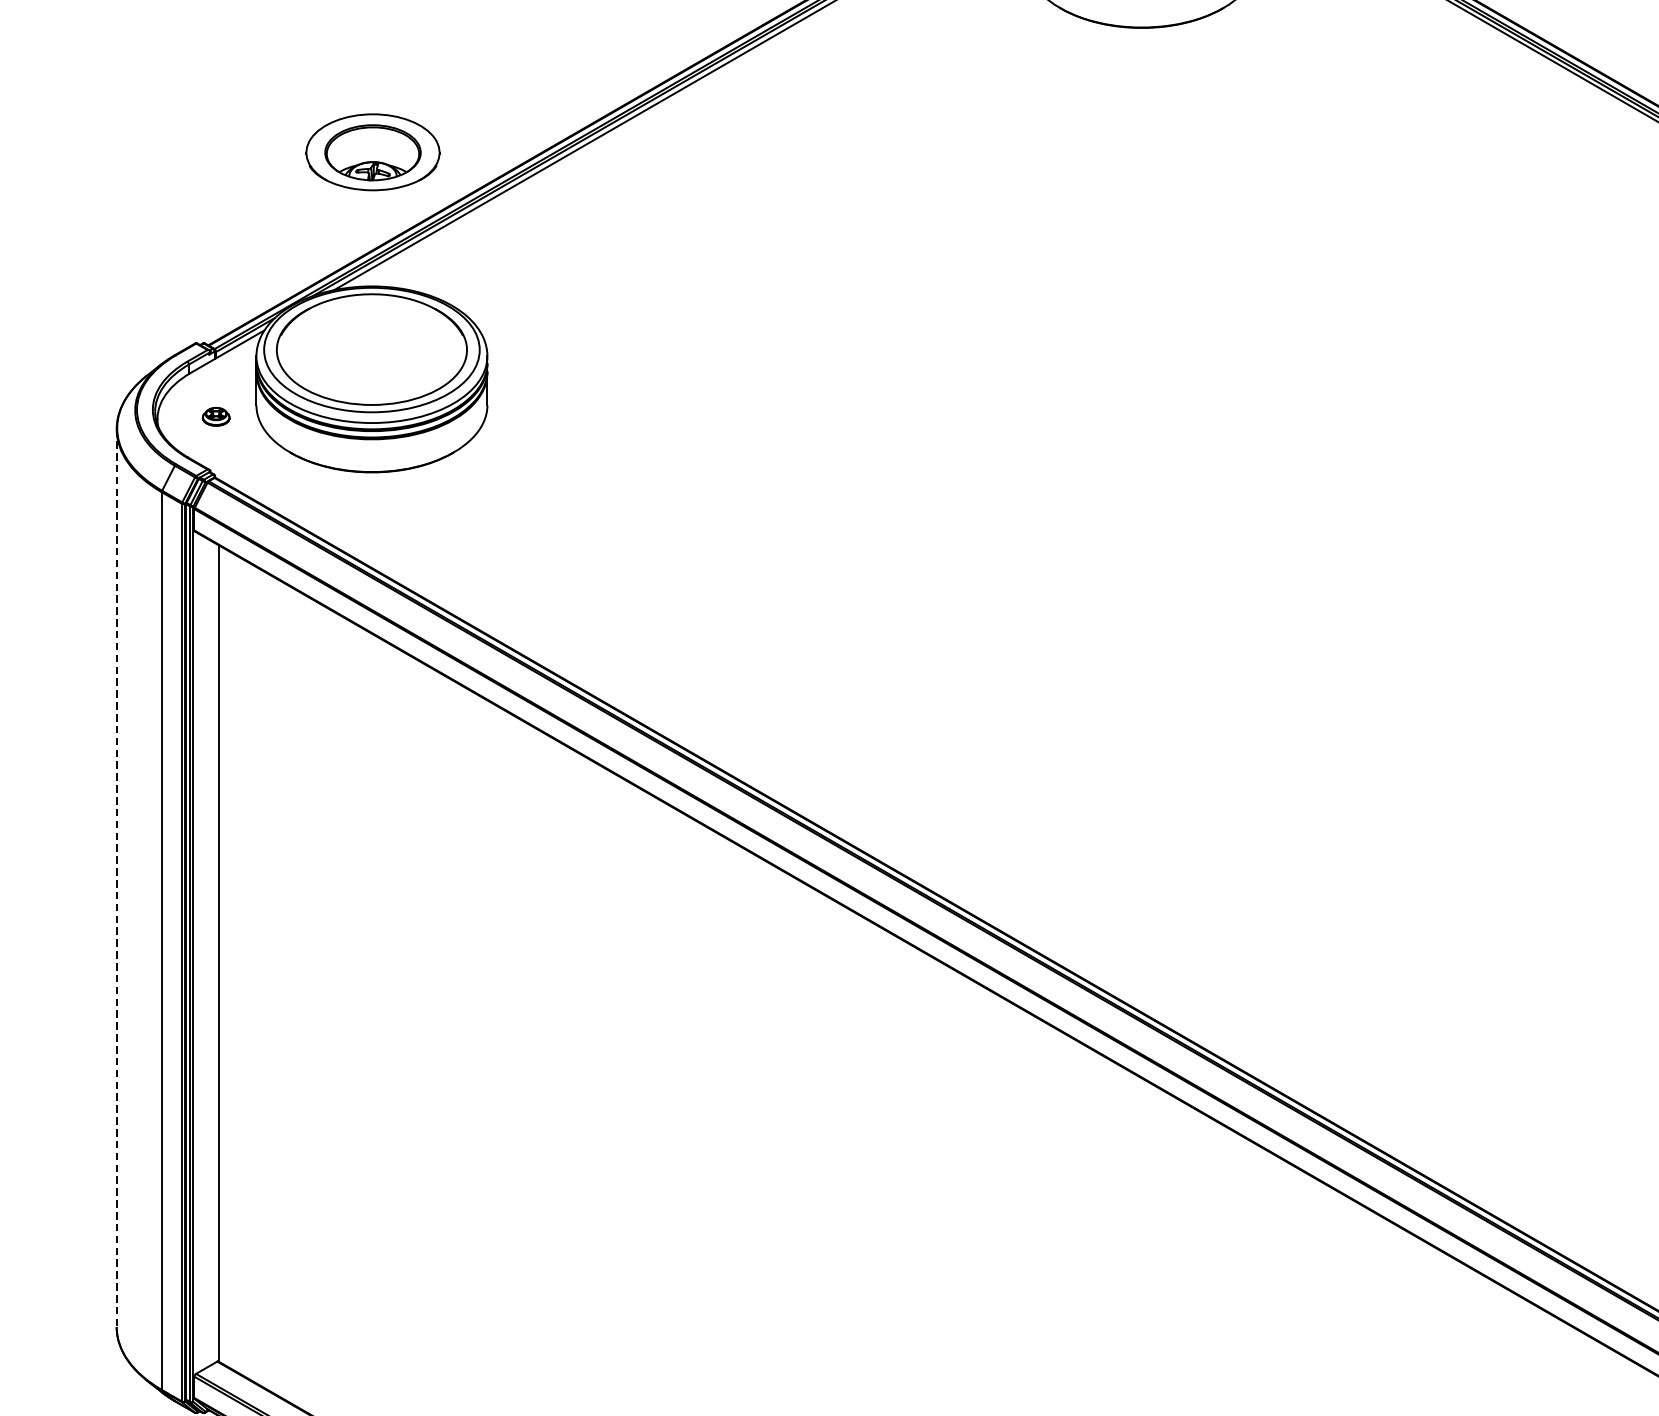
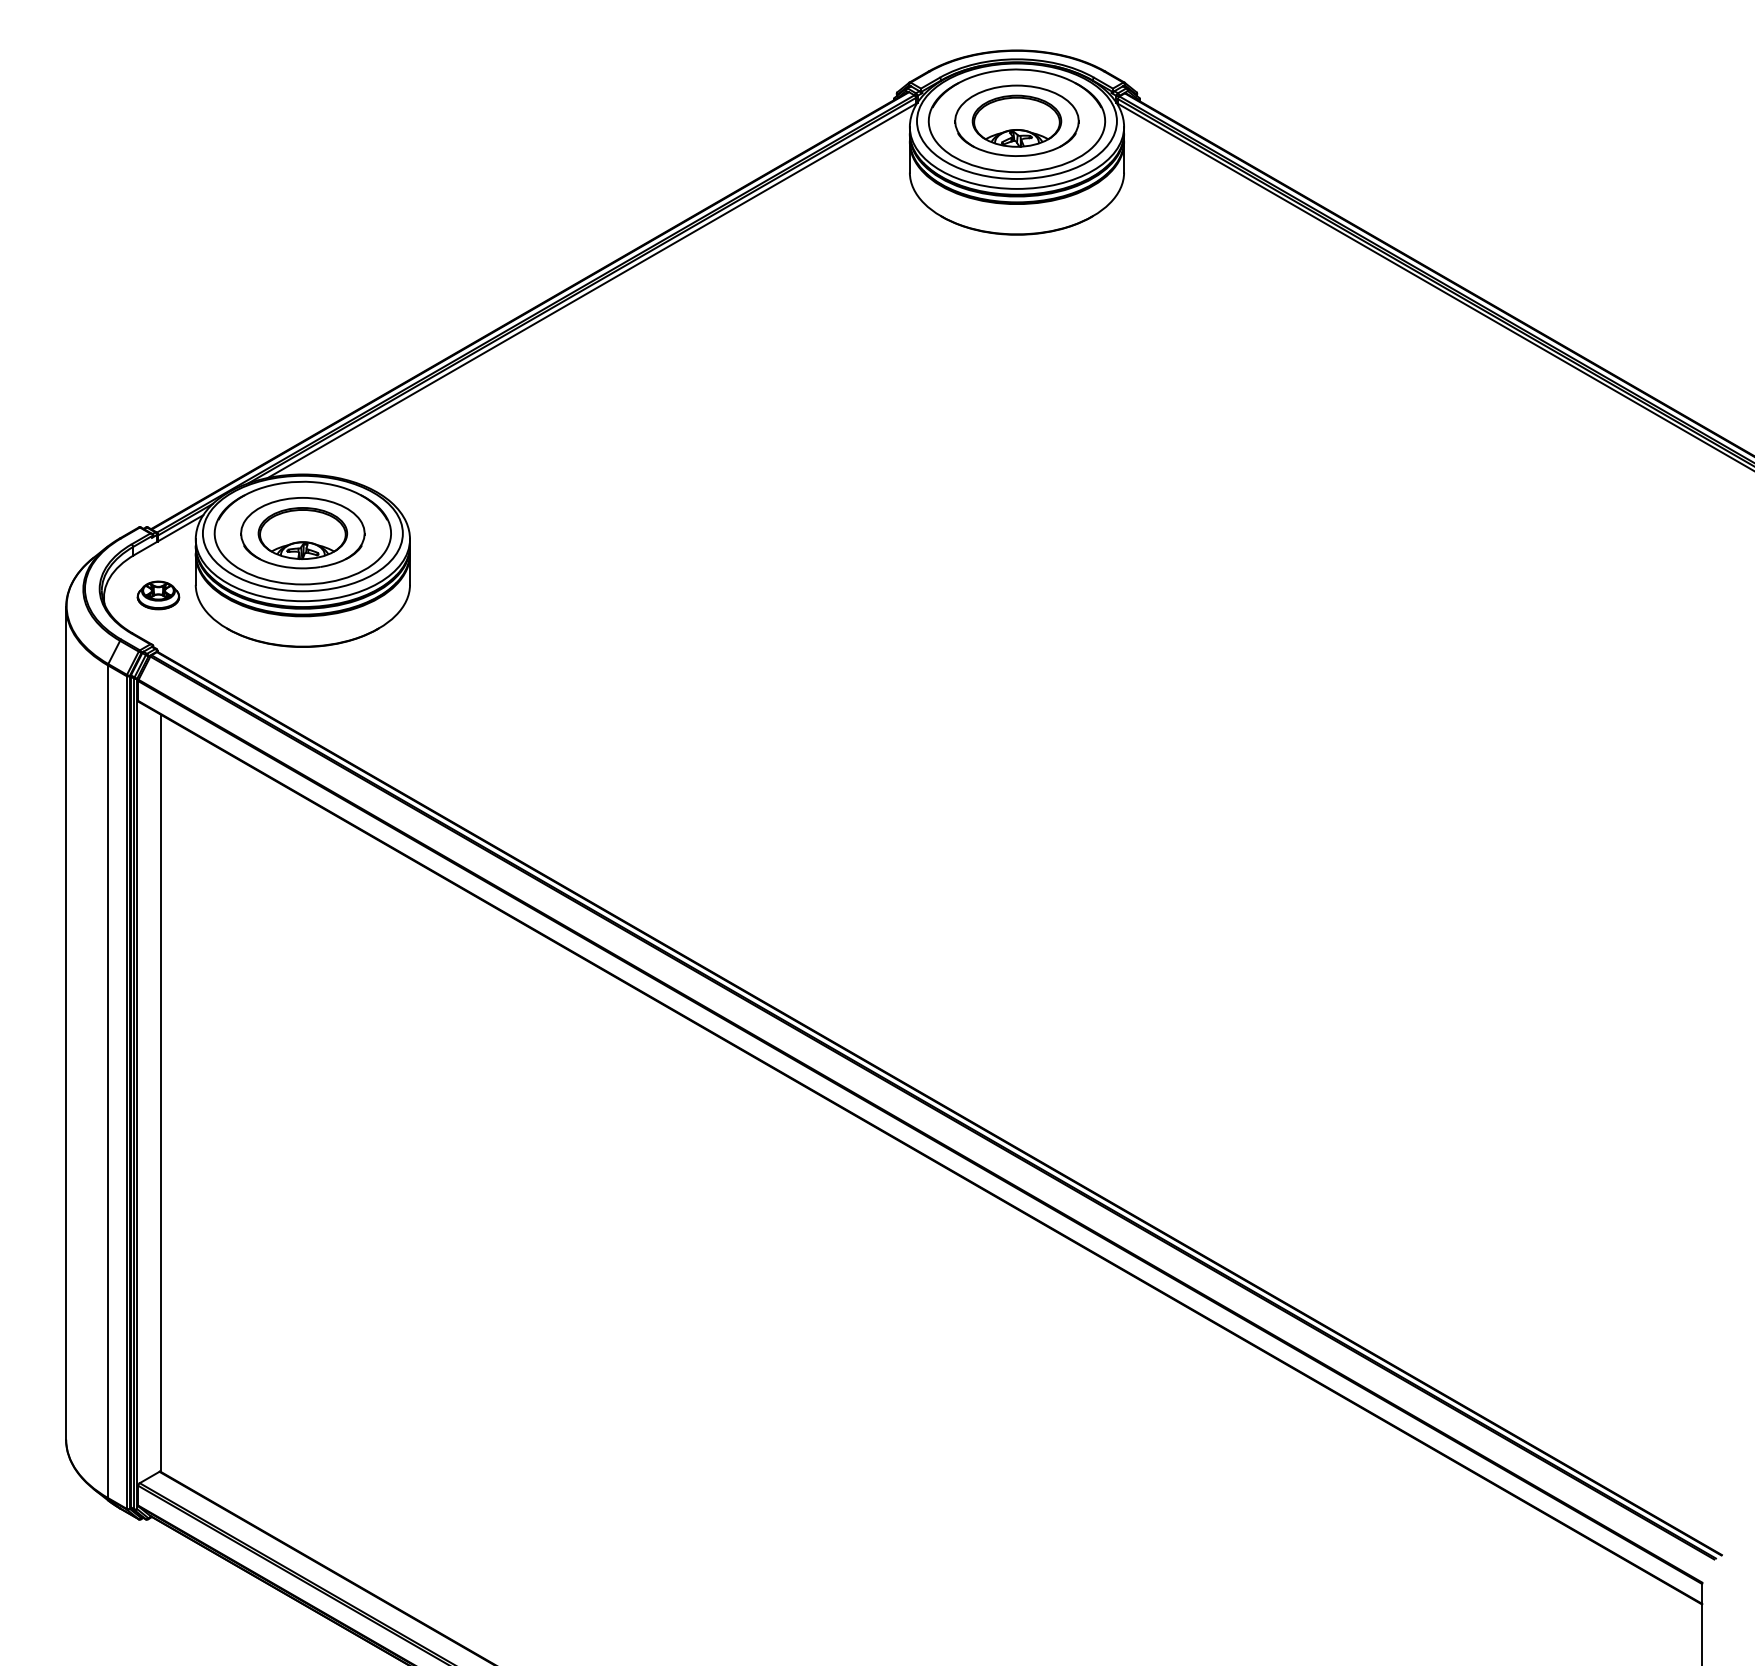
part: (372, 152) -> (302, 533), moved
part: (216, 416) -> (158, 595), size x1.67
line: (117, 878) -> (66, 1023), dashed -> solid

